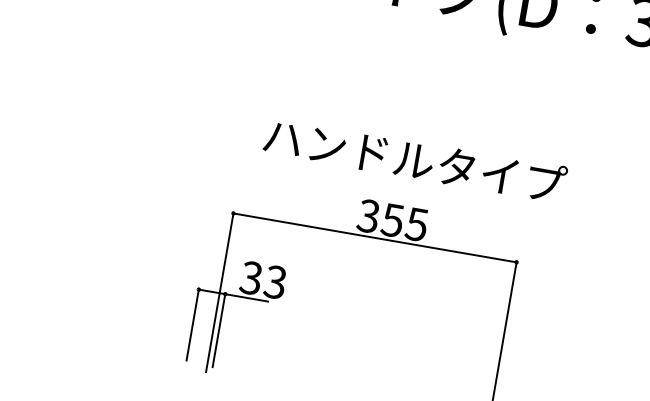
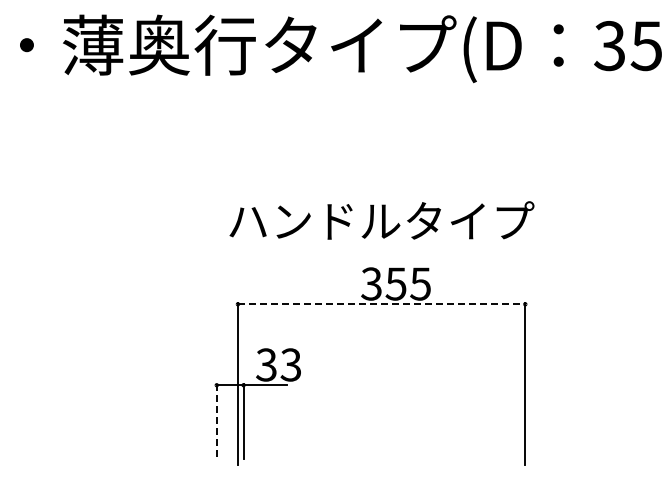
text: (414, 159) -> (381, 220), moved
line: (374, 238) -> (381, 304), solid -> dashed
line: (192, 324) -> (216, 420), solid -> dashed

